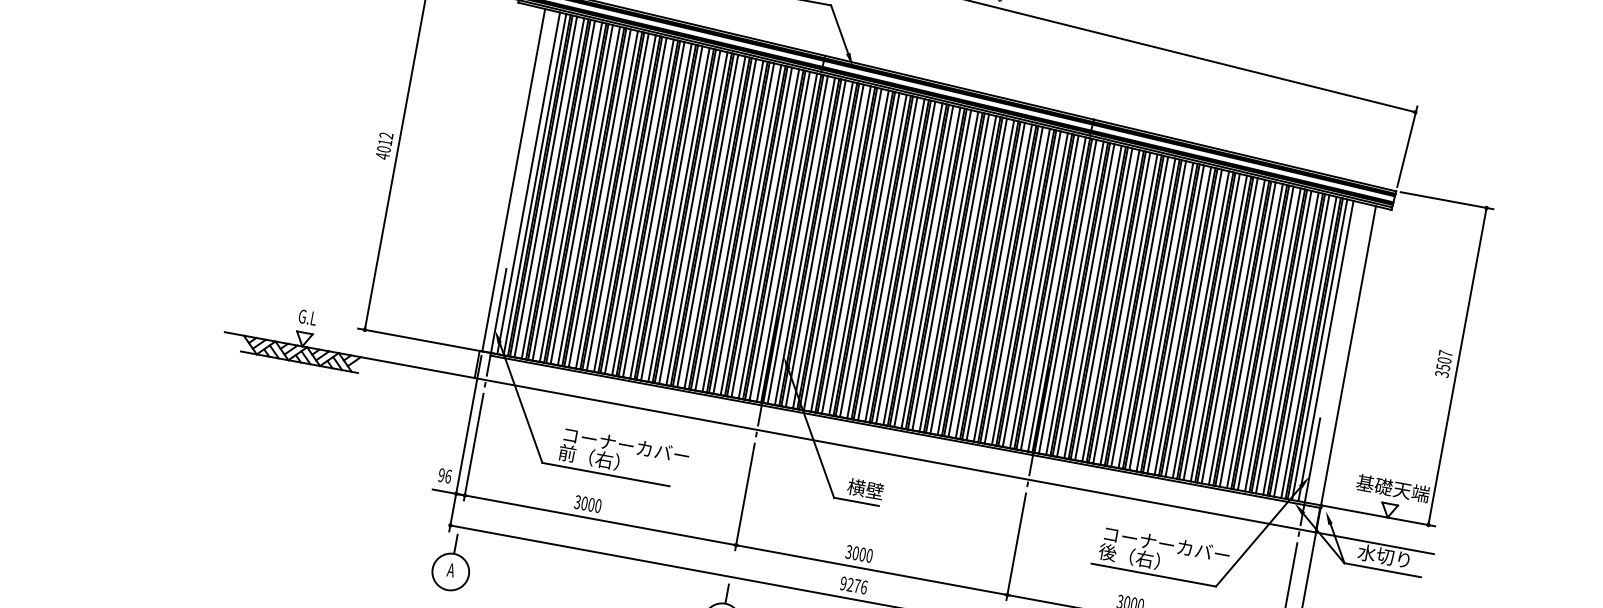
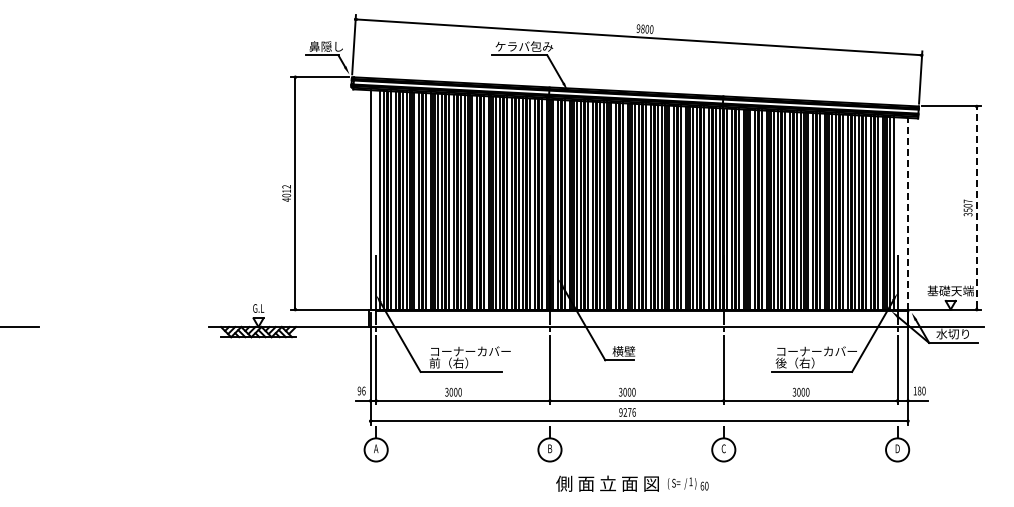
line: (1349, 355) -> (908, 213), solid -> dashed
line: (1457, 365) -> (976, 207), solid -> dashed

